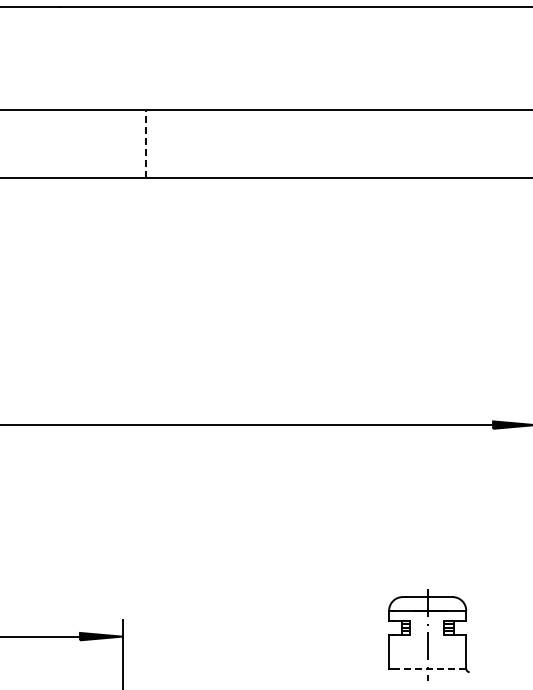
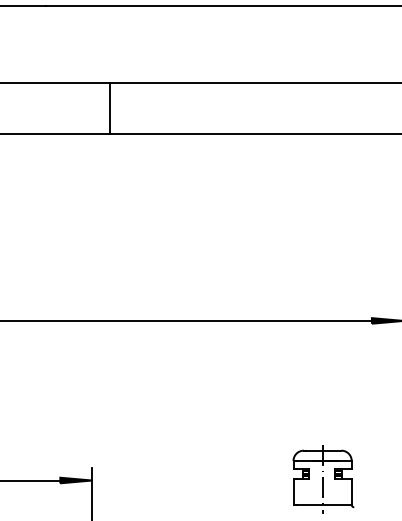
line: (145, 143) -> (109, 108), dashed -> solid
line: (429, 668) -> (323, 504), dashed -> solid

